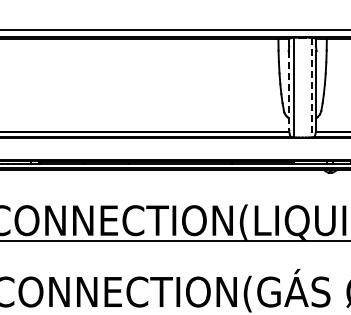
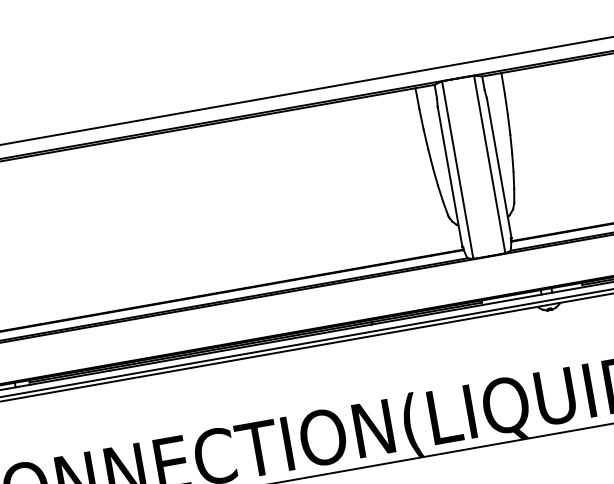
line: (311, 87) -> (489, 164), dashed -> solid
line: (288, 91) -> (449, 178), dashed -> solid

